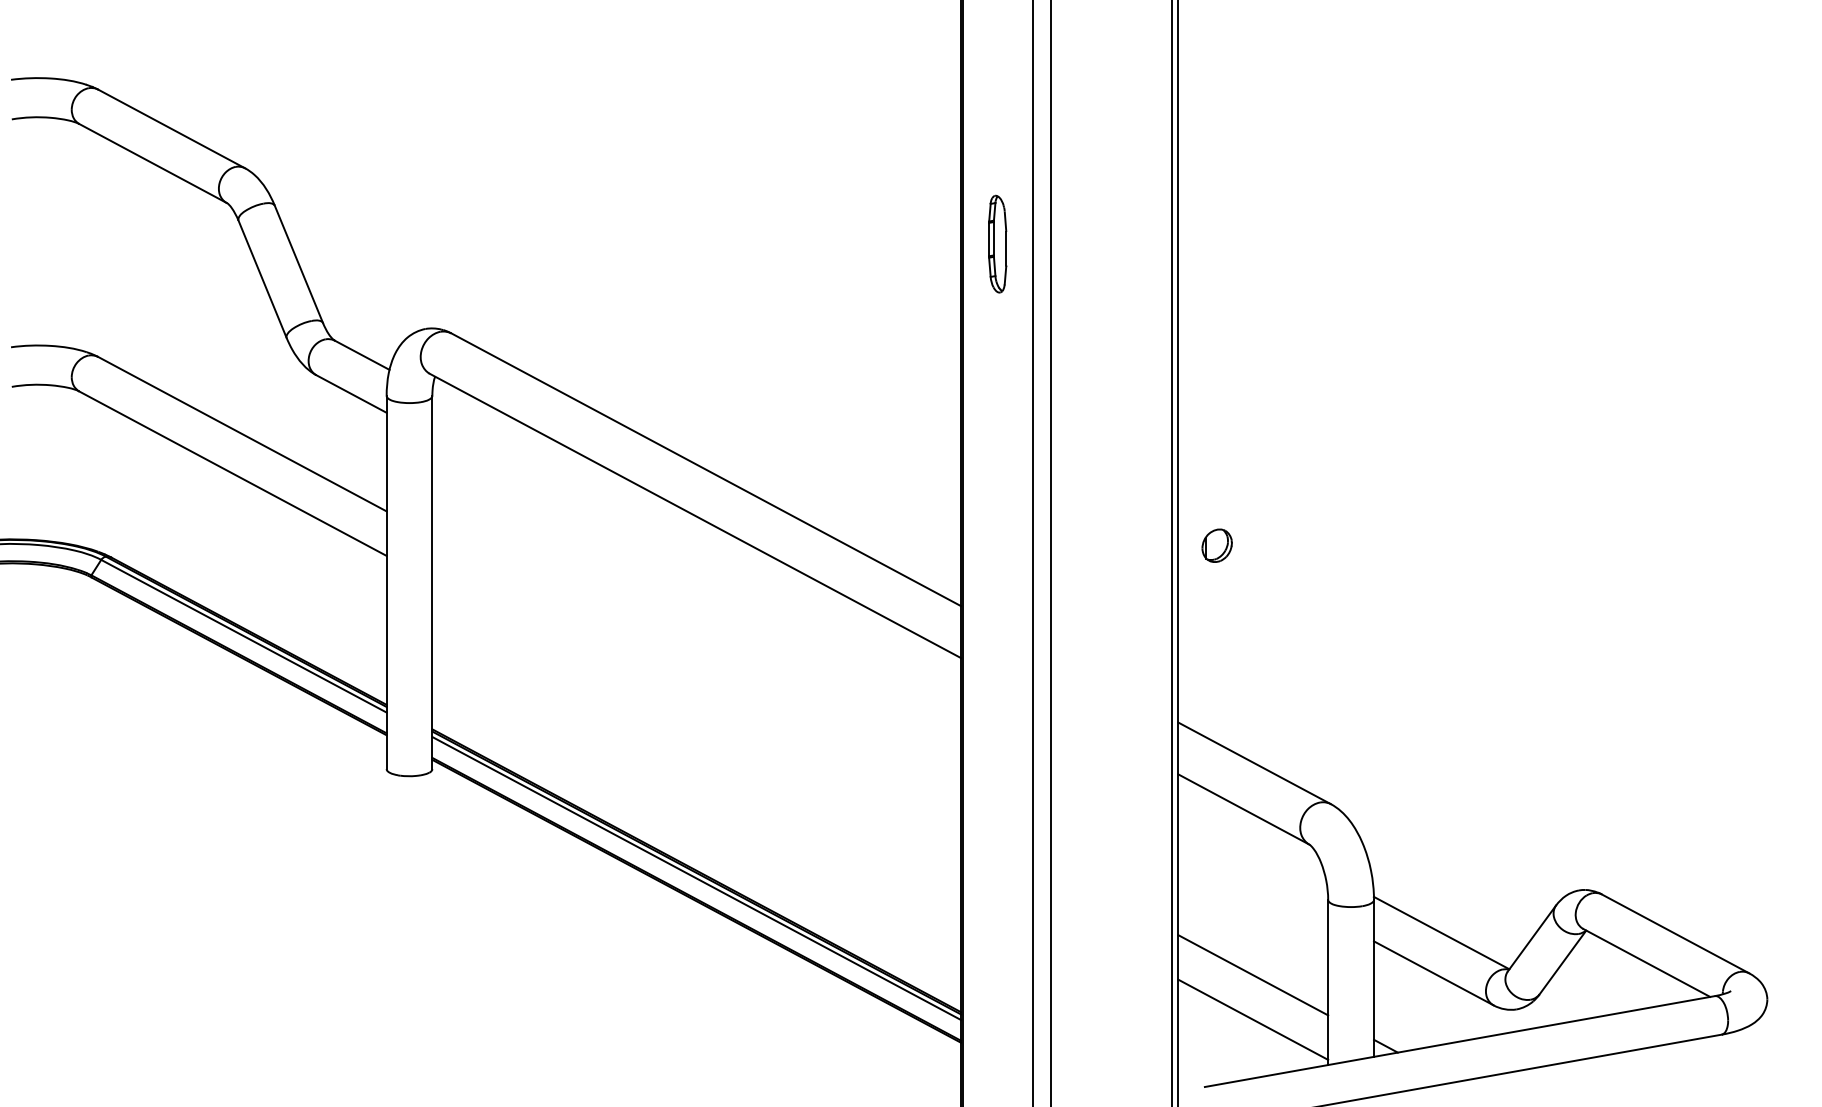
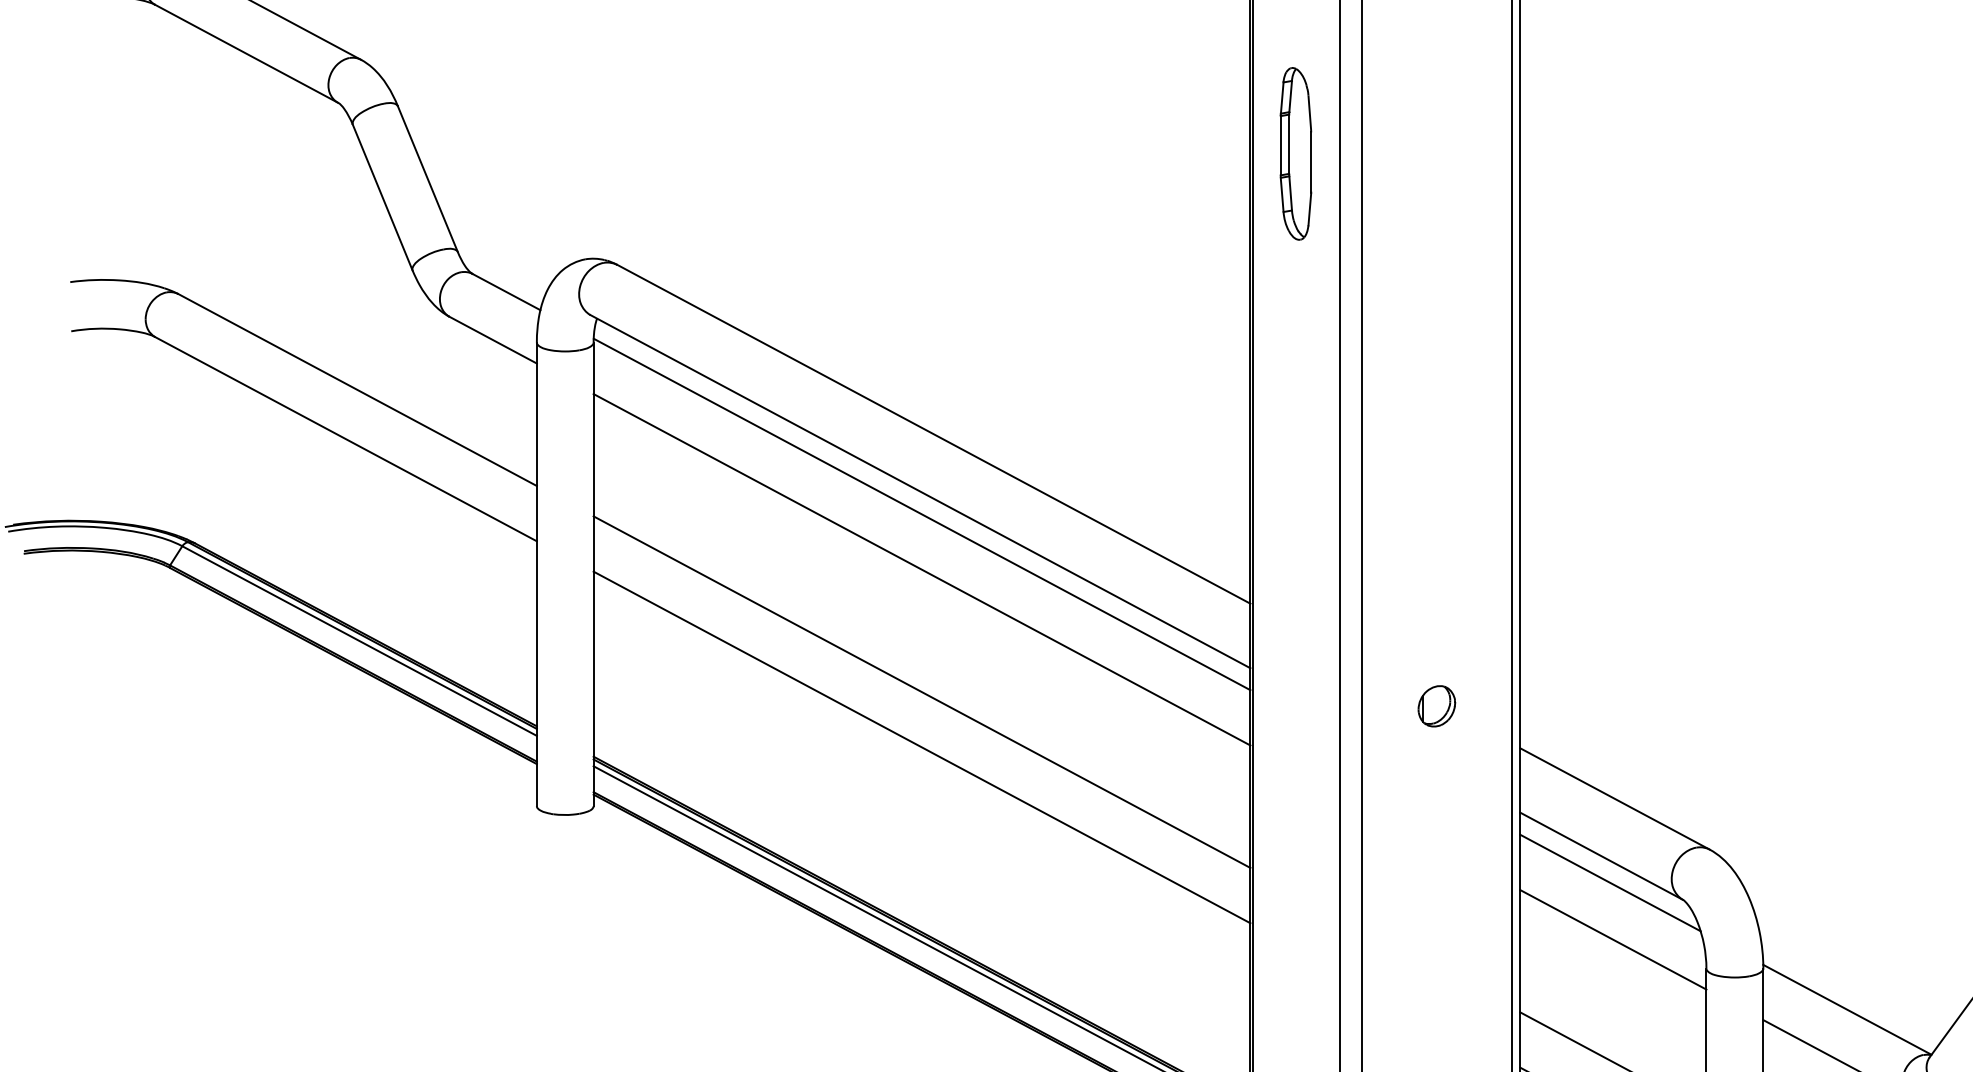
part: (997, 244) -> (1295, 154), size x1.43
line: (696, 533) -> (921, 513), added
part: (1216, 545) -> (1436, 705), moved
line: (696, 578) -> (921, 569), added
line: (696, 676) -> (921, 691), added
line: (696, 721) -> (921, 746), added
line: (1250, 830) -> (1609, 882), added
line: (1253, 876) -> (1613, 939), added

